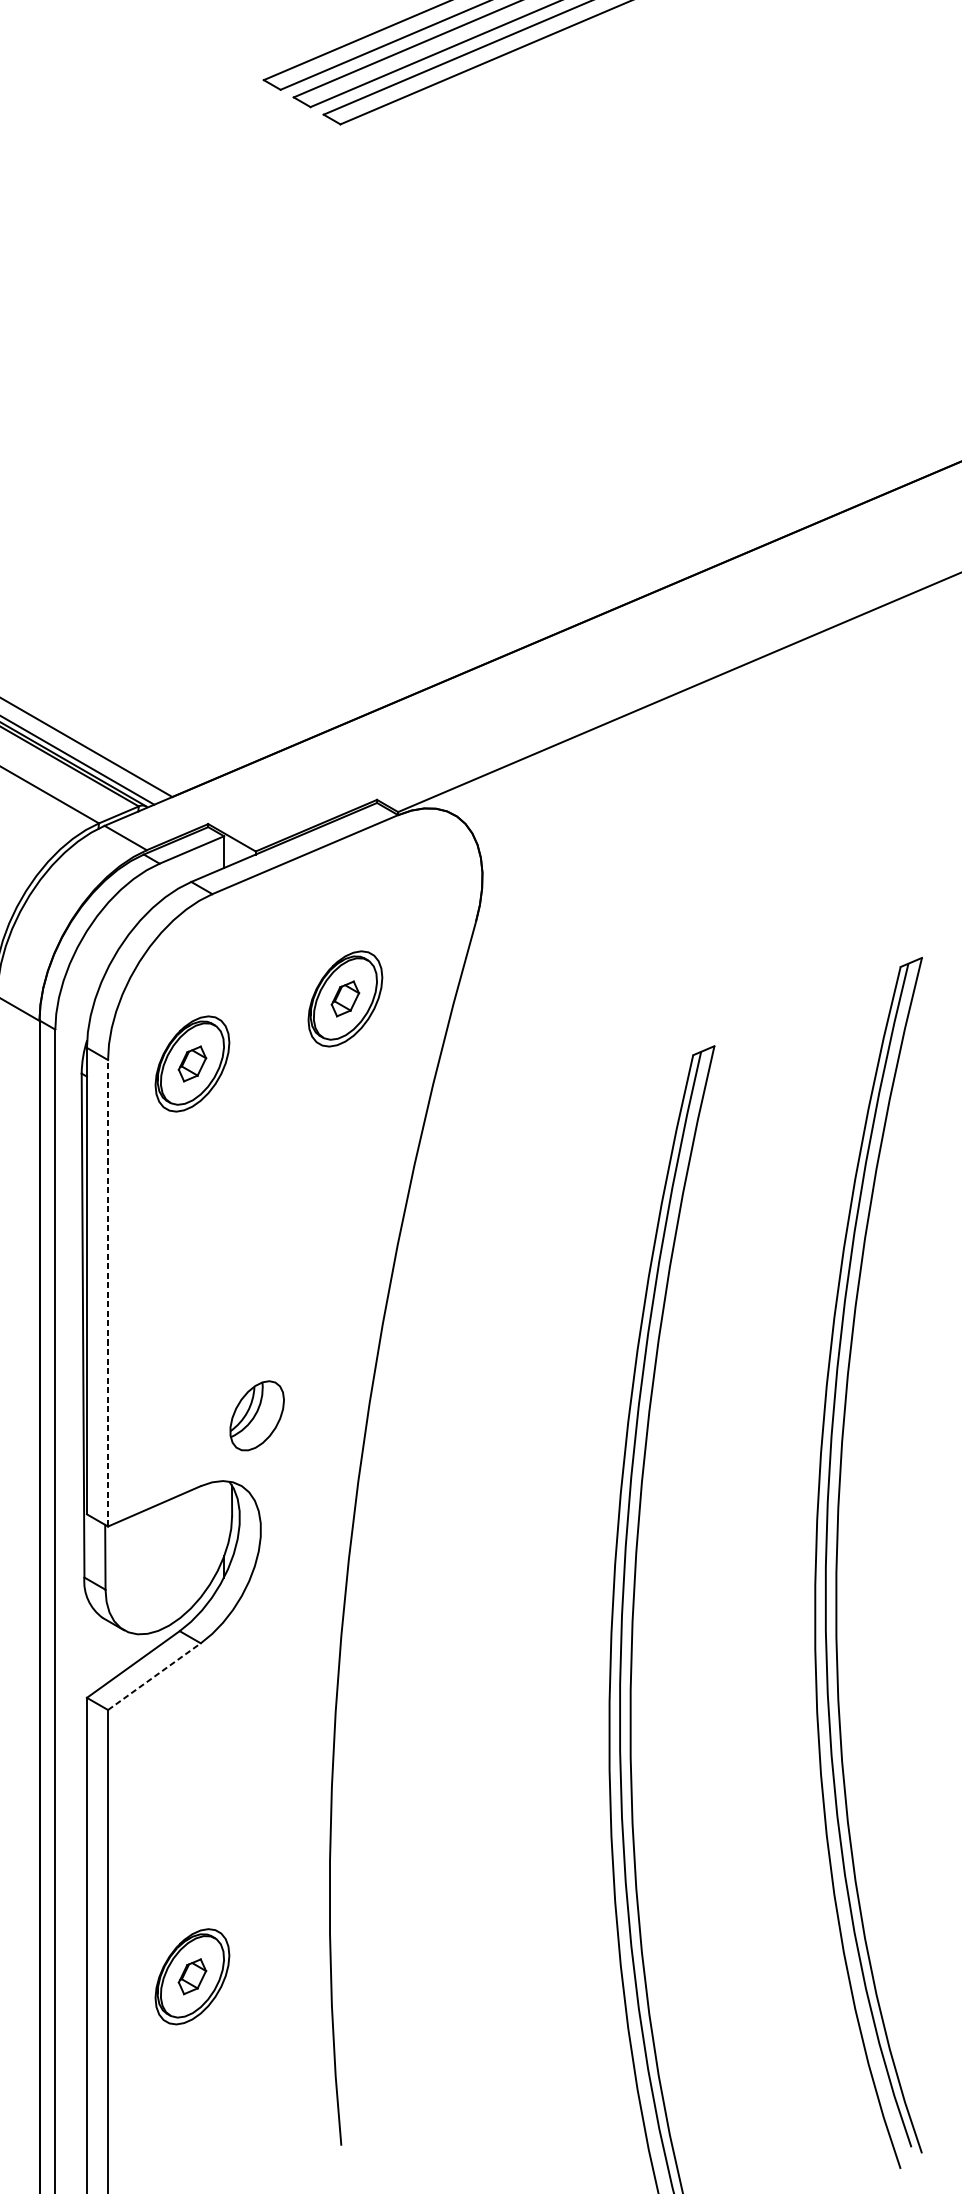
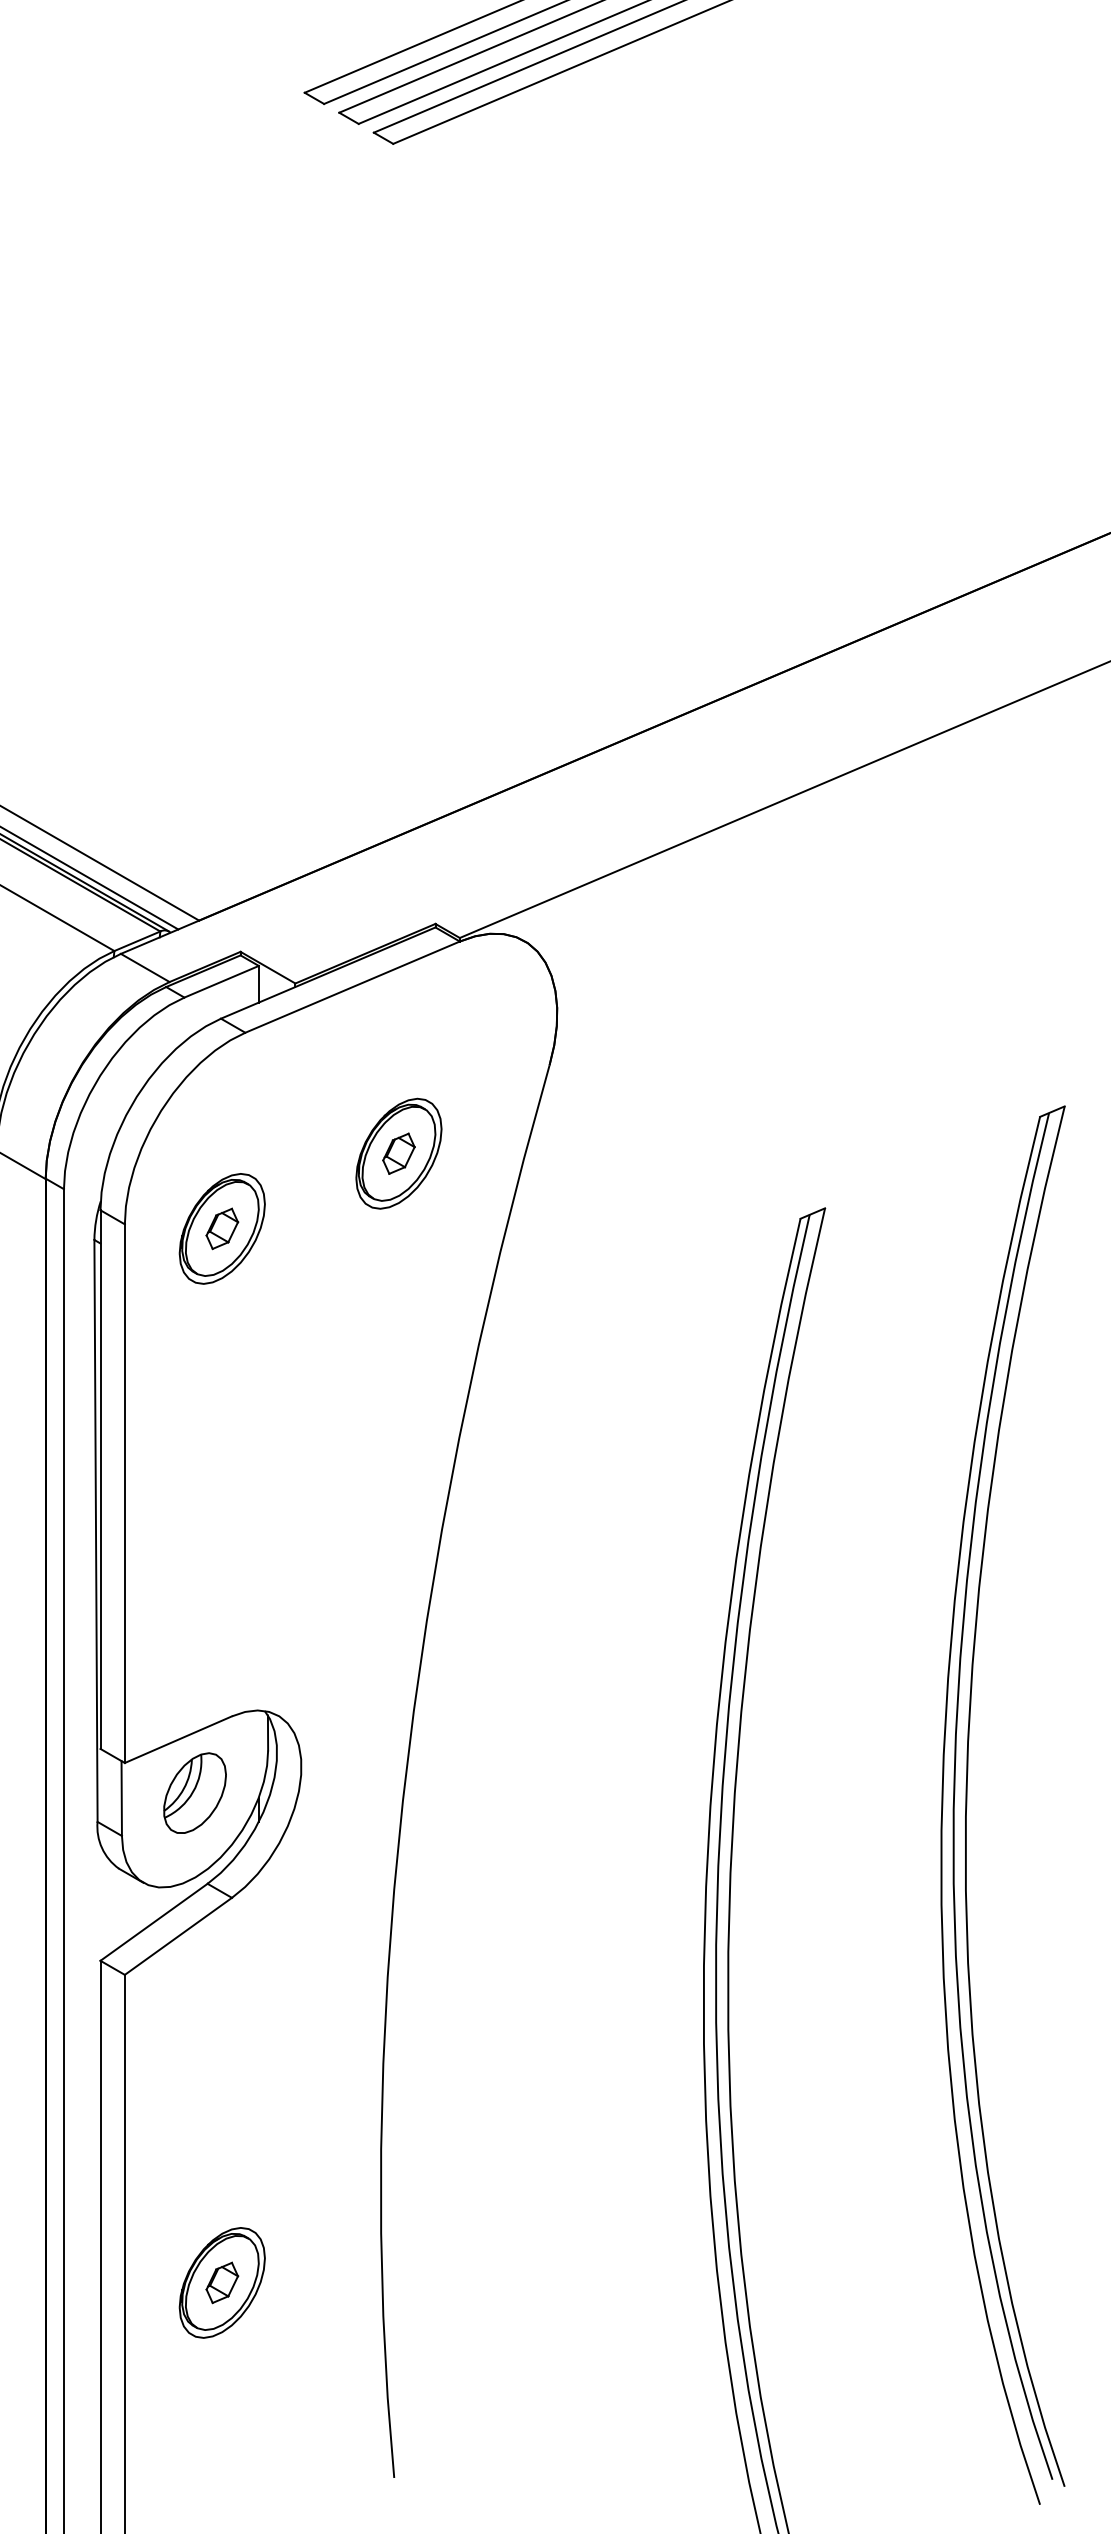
line: (107, 1293) -> (124, 1493), dashed -> solid
part: (256, 1415) -> (194, 1792), moved
line: (154, 1676) -> (178, 1936), dashed -> solid

